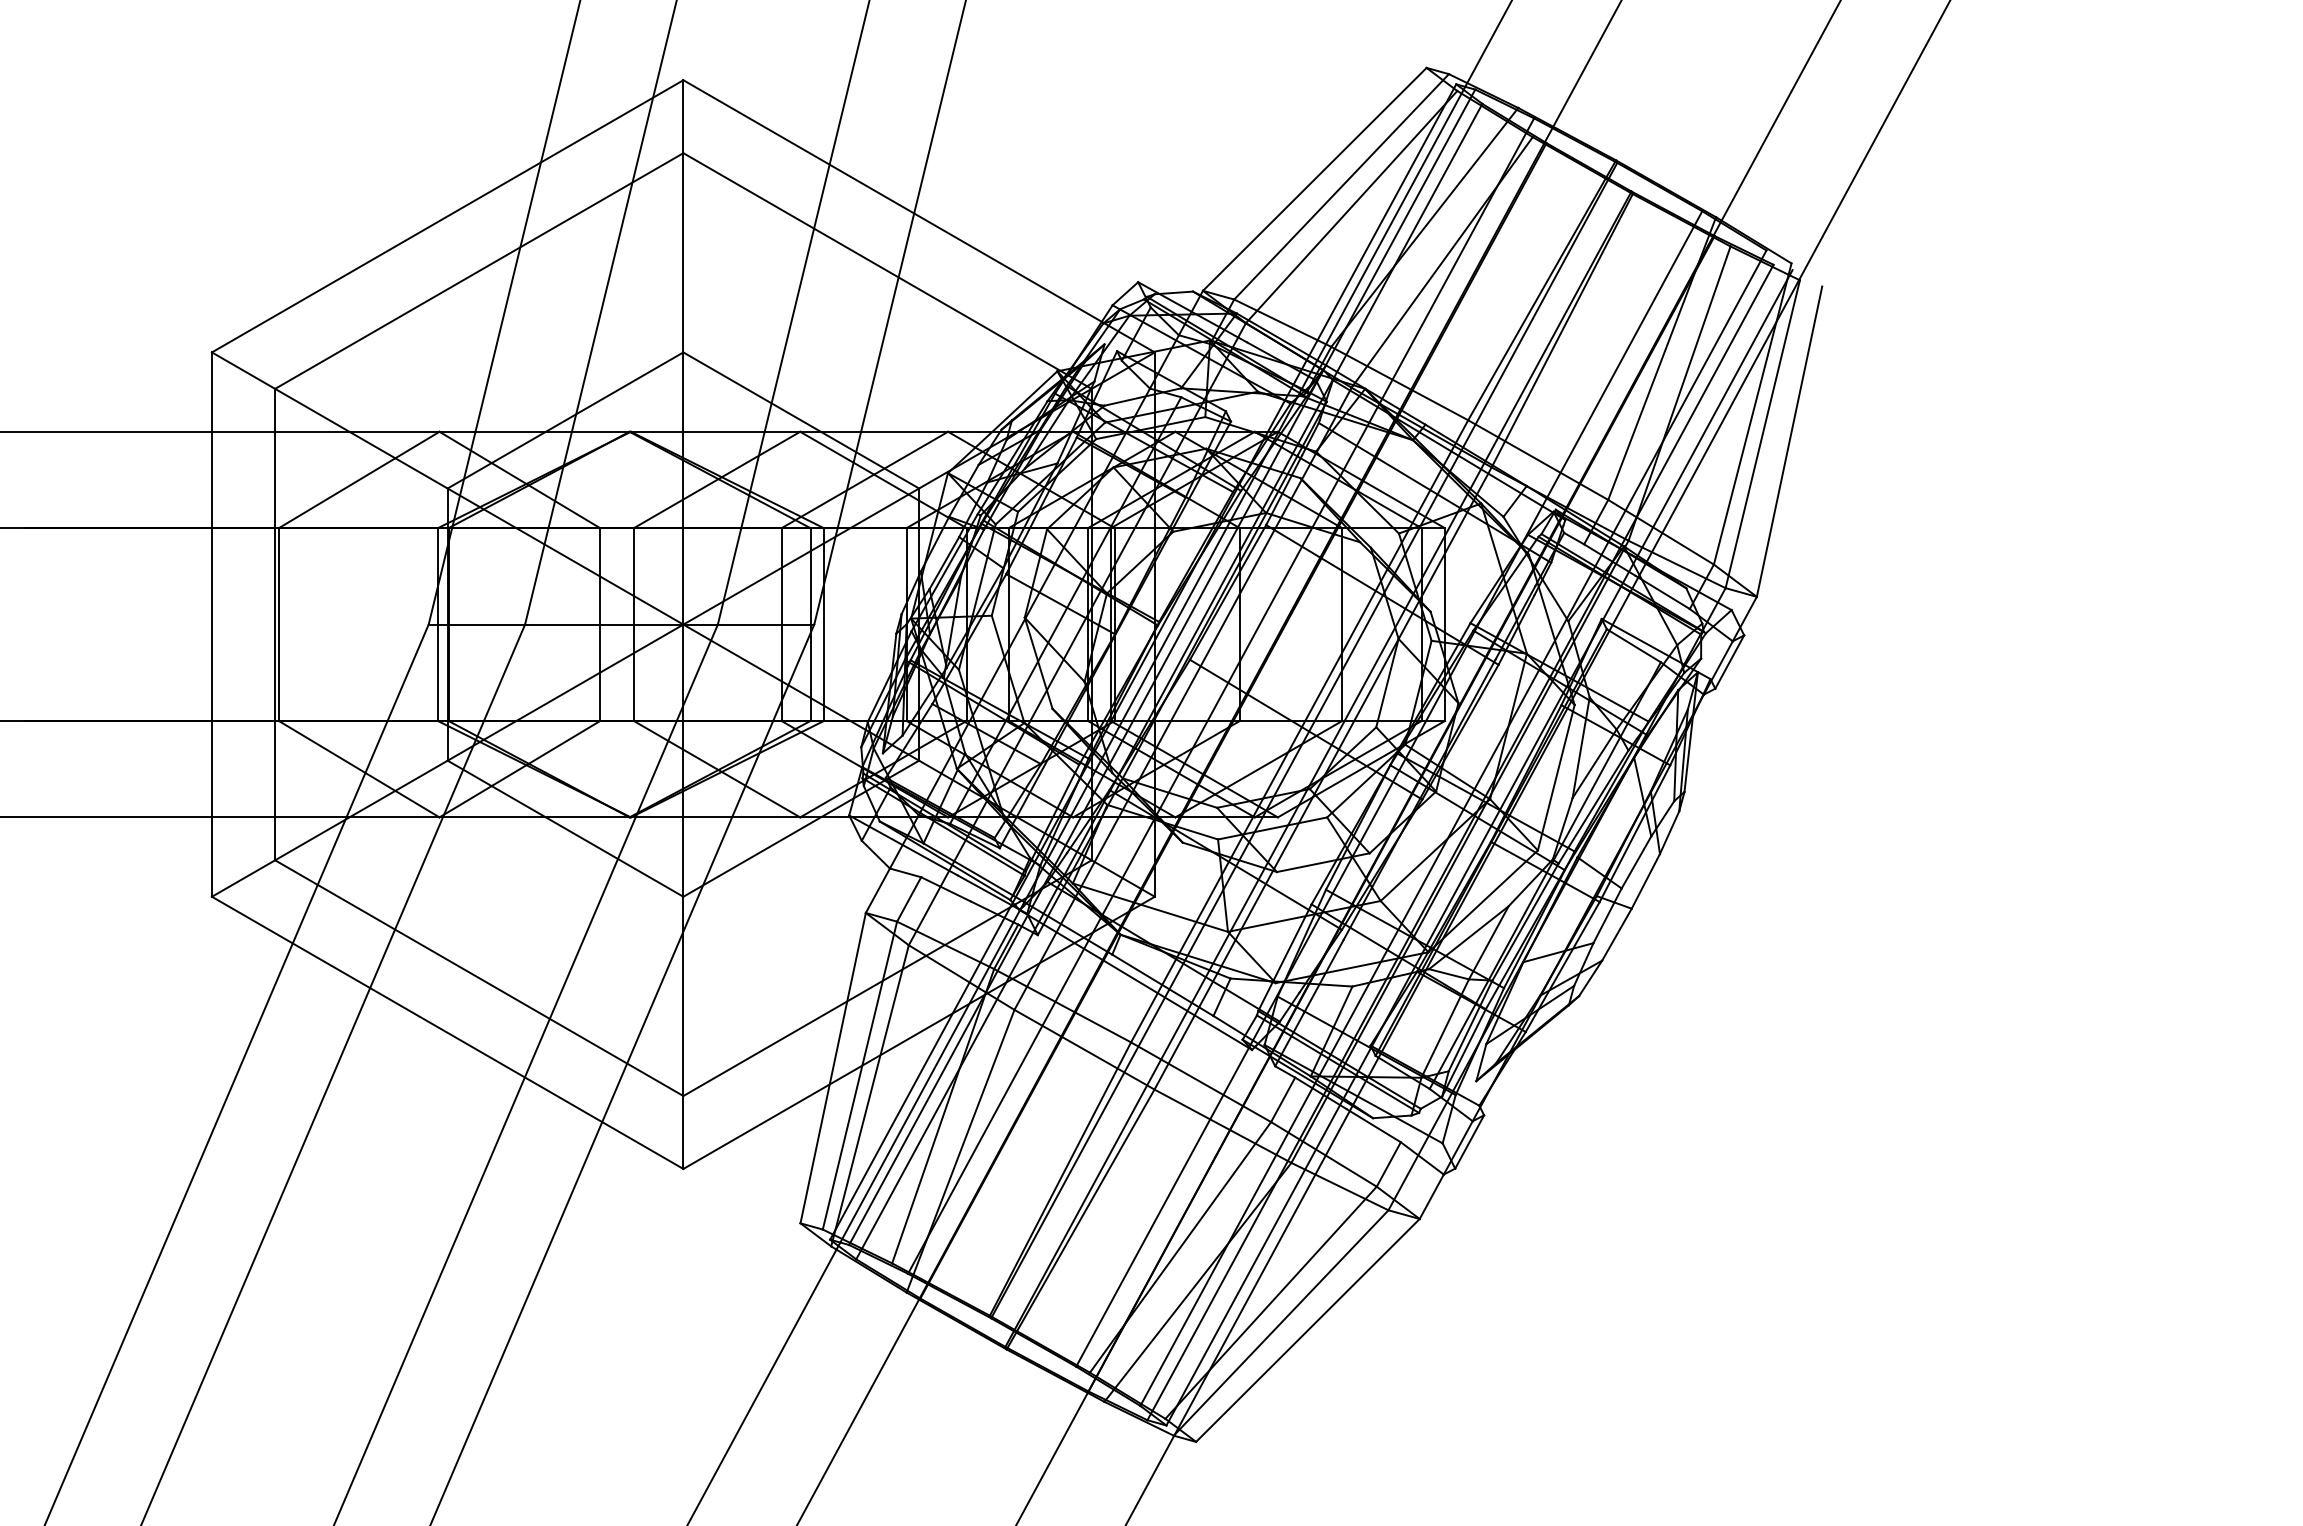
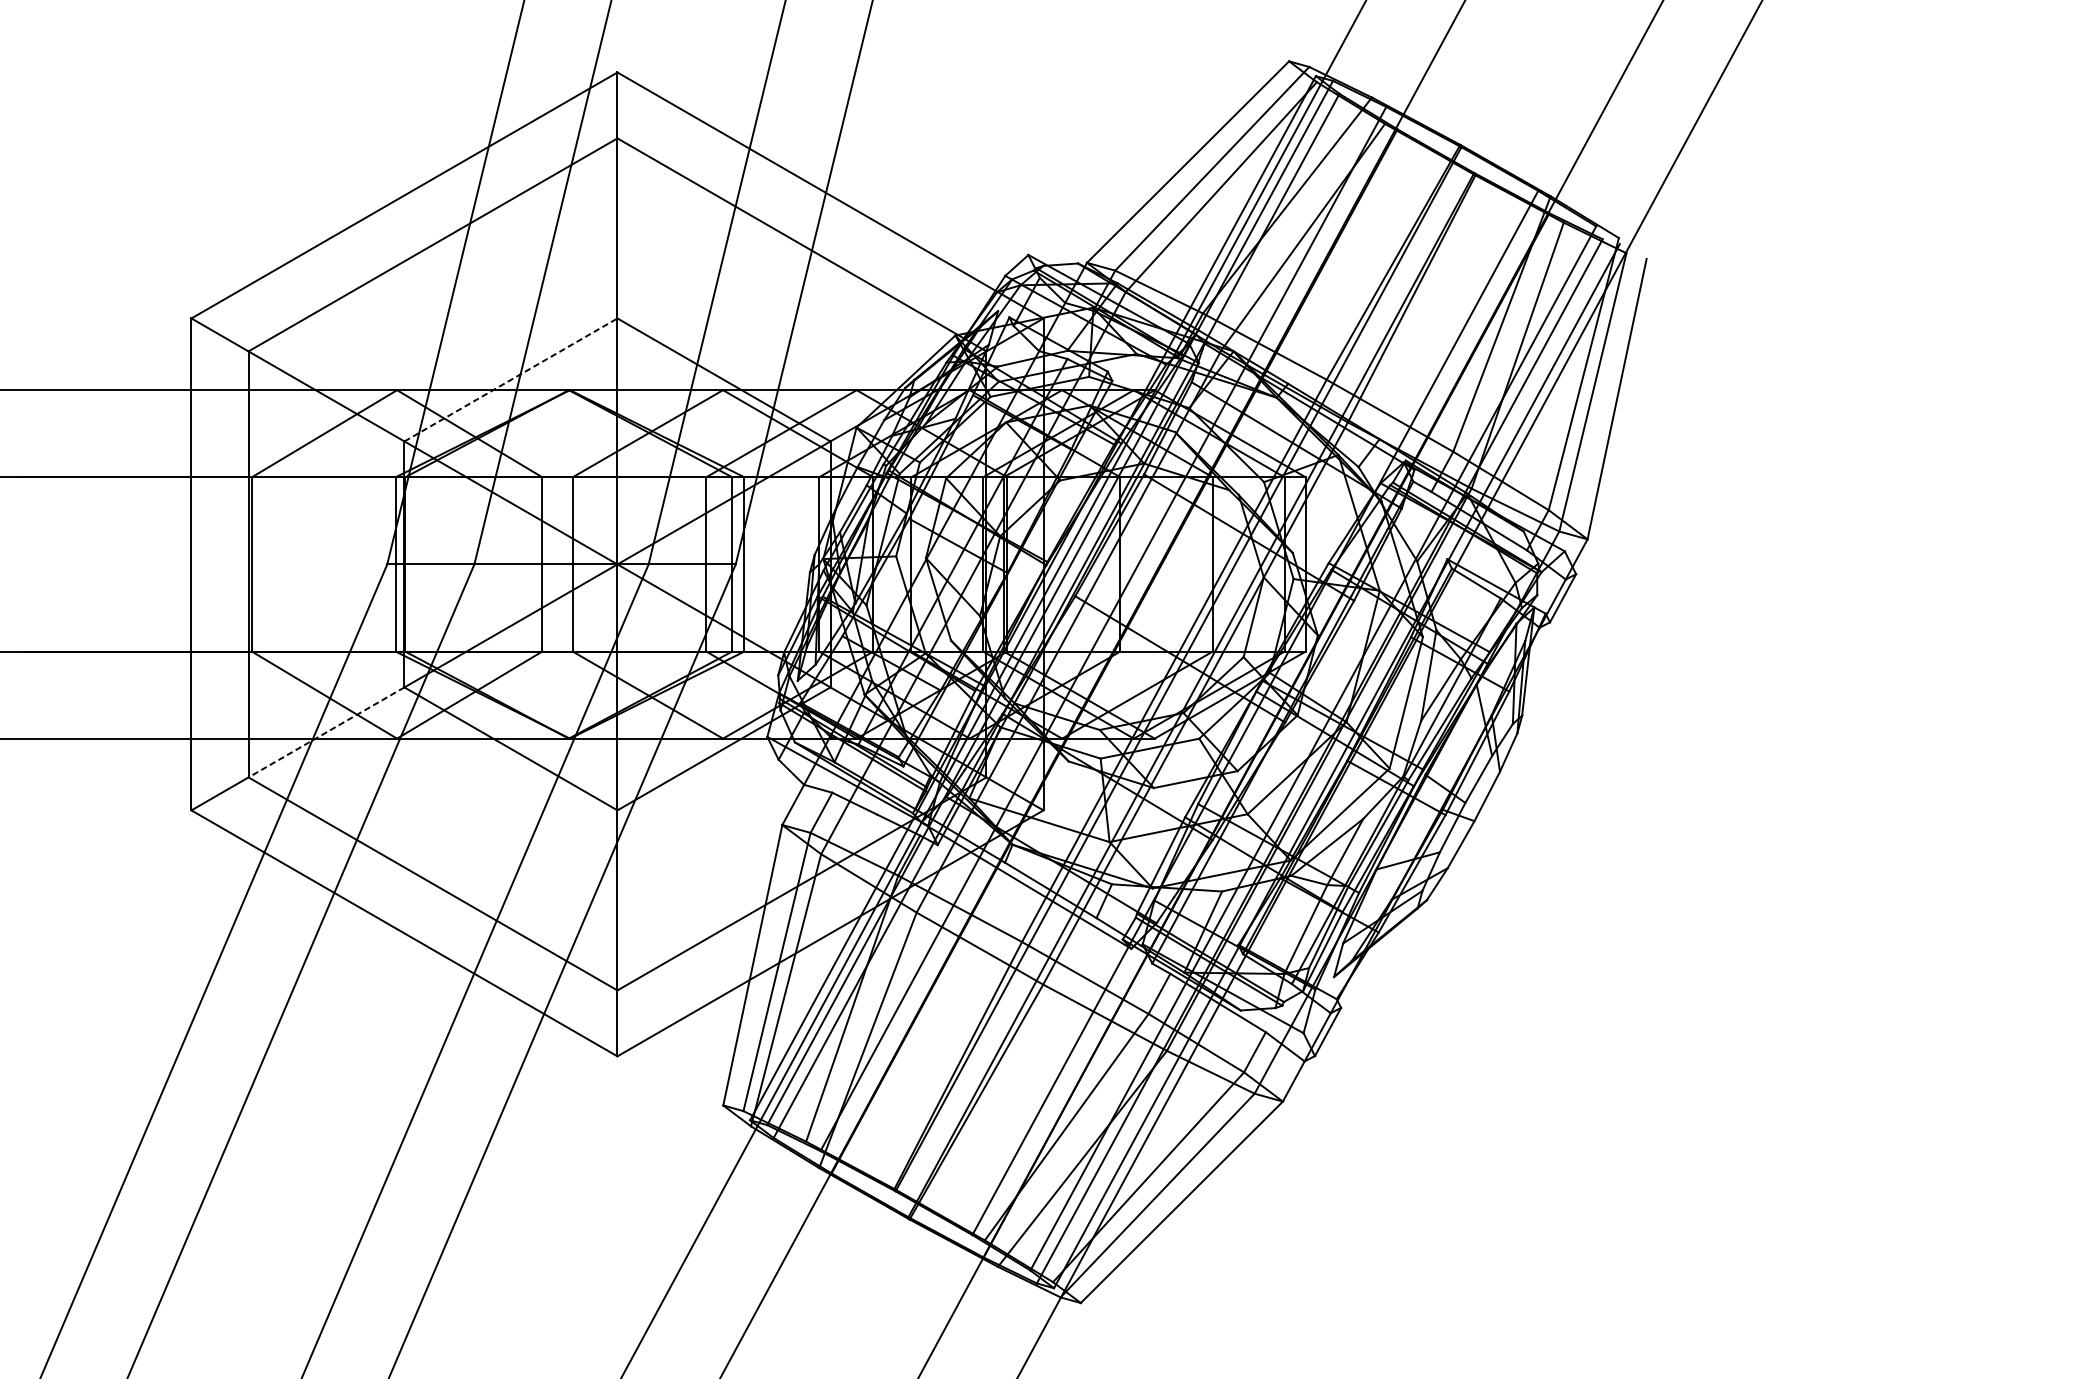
line: (565, 420) -> (510, 379), solid -> dashed
line: (361, 810) -> (326, 732), solid -> dashed

